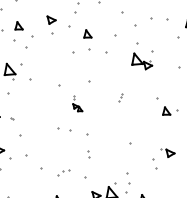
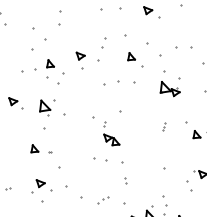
part: (88, 33) -> (131, 56), moved
part: (121, 97) -> (164, 126), moved
part: (77, 103) -> (111, 133), size x1.67

